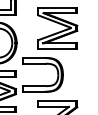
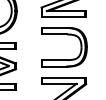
part: (42, 64) -> (63, 35), moved

